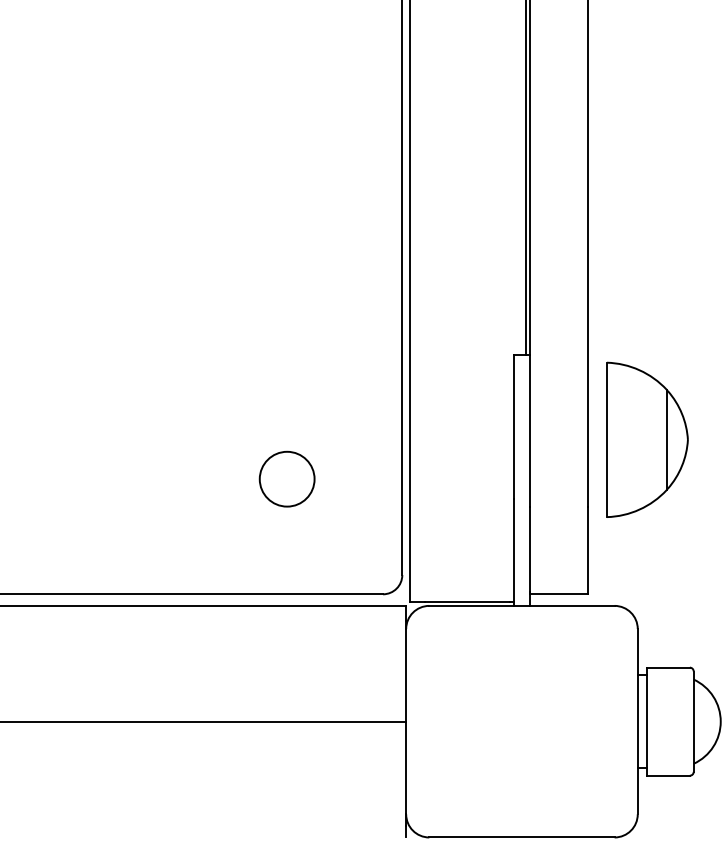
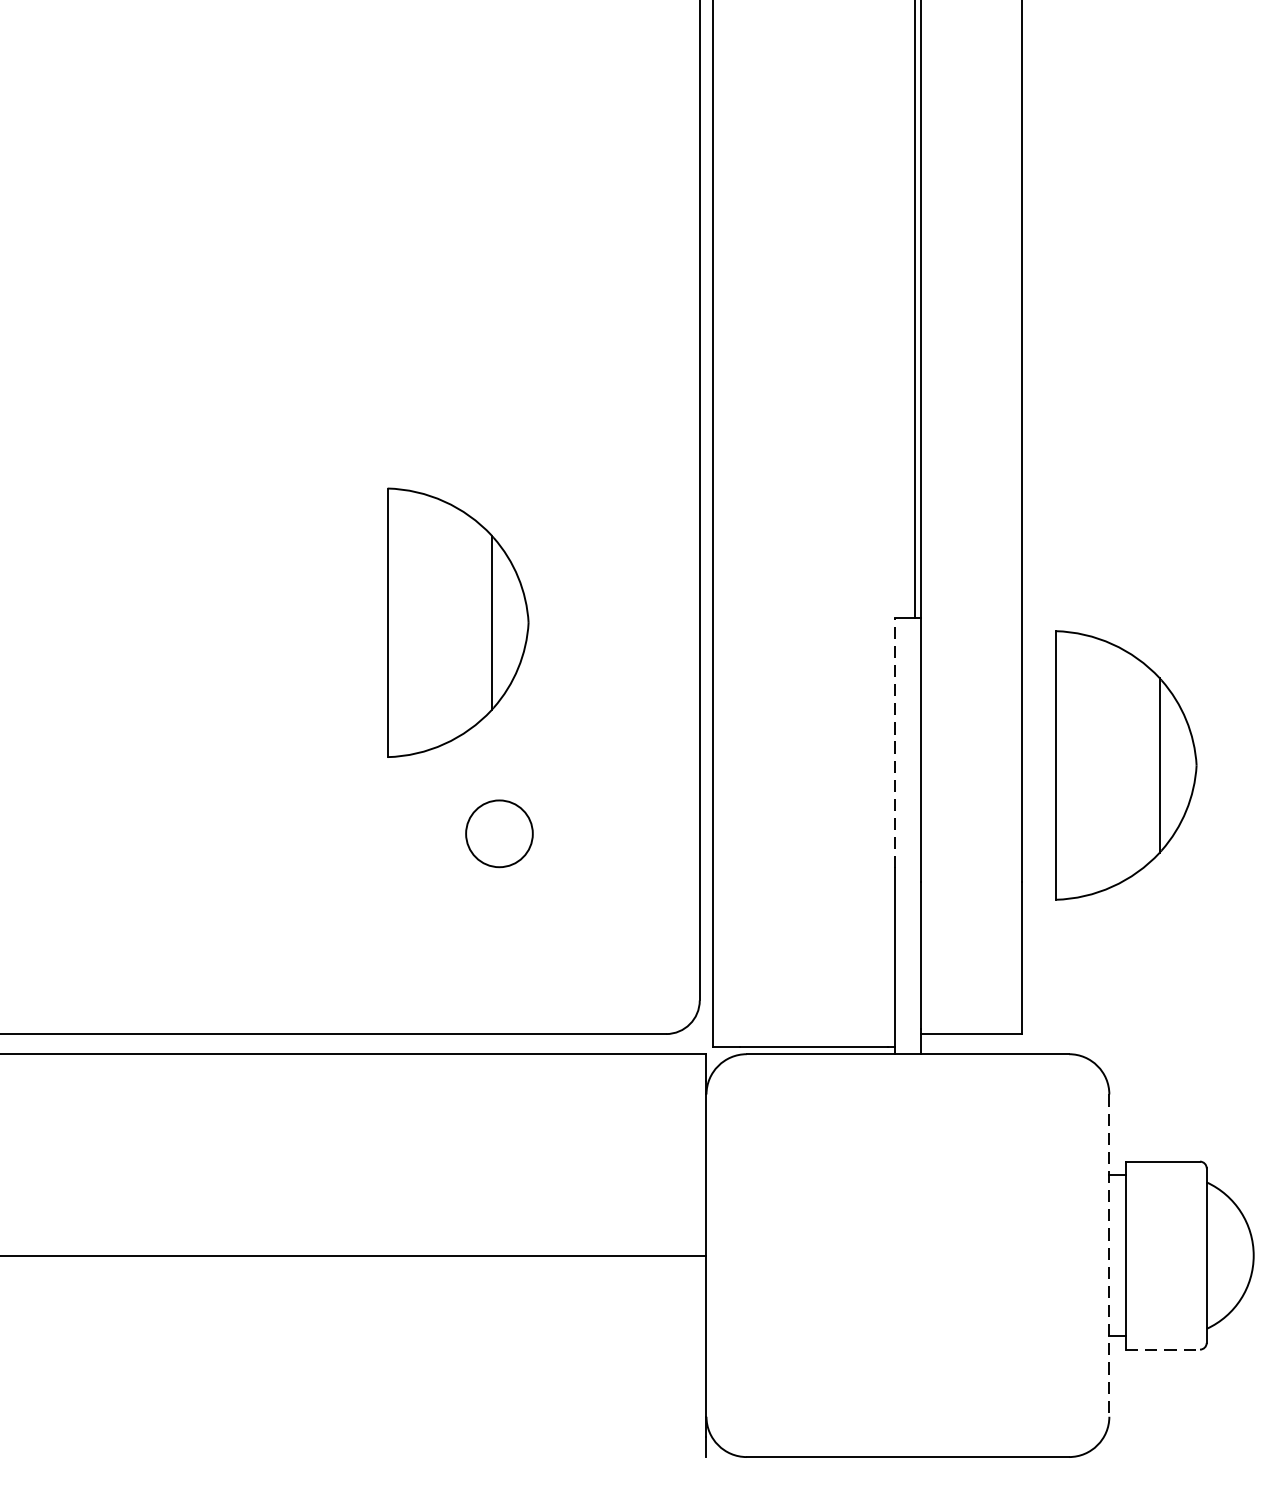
part: (263, 357) -> (458, 622), added
line: (514, 426) -> (894, 742), solid -> dashed
circle: (286, 478) -> (498, 832), size x0.7
line: (637, 721) -> (1108, 1255), solid -> dashed
line: (669, 775) -> (1164, 1349), solid -> dashed

